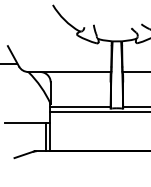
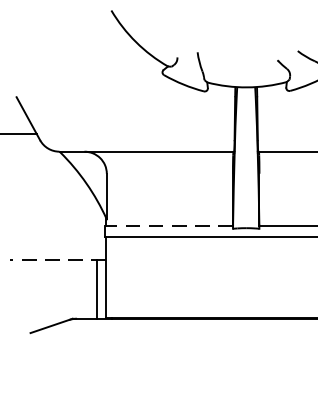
line: (79, 107) -> (167, 226), solid -> dashed
line: (27, 123) -> (57, 260), solid -> dashed

